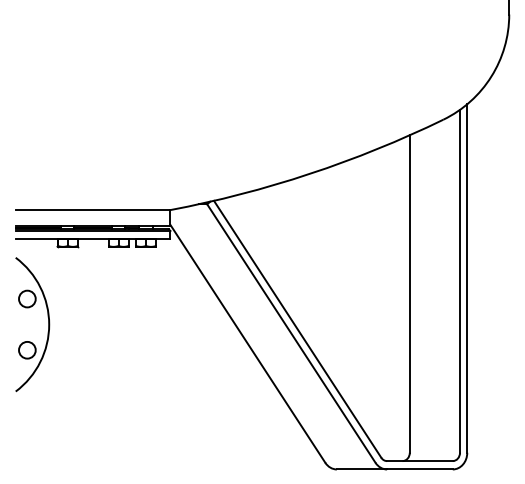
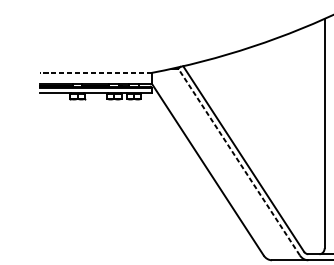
line: (92, 210) -> (95, 73), solid -> dashed
part: (48, 324) -> (63, 155), removed
line: (291, 333) -> (239, 162), solid -> dashed

